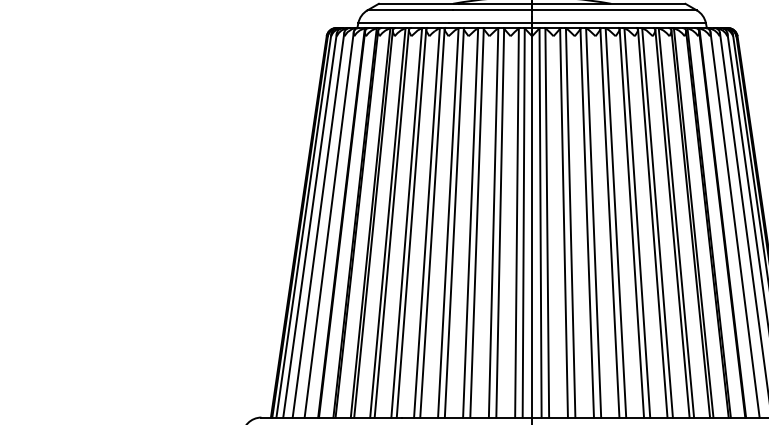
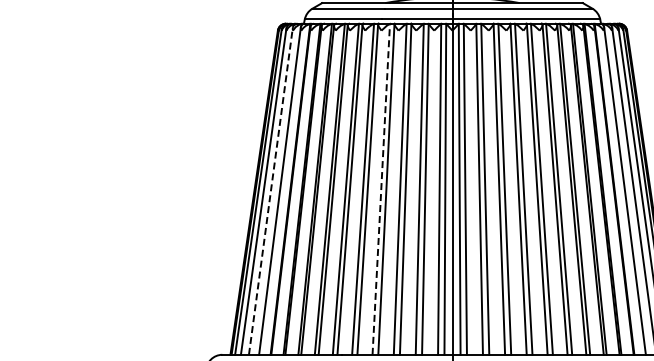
line: (448, 223) -> (381, 189), solid -> dashed
line: (318, 225) -> (270, 191), solid -> dashed

